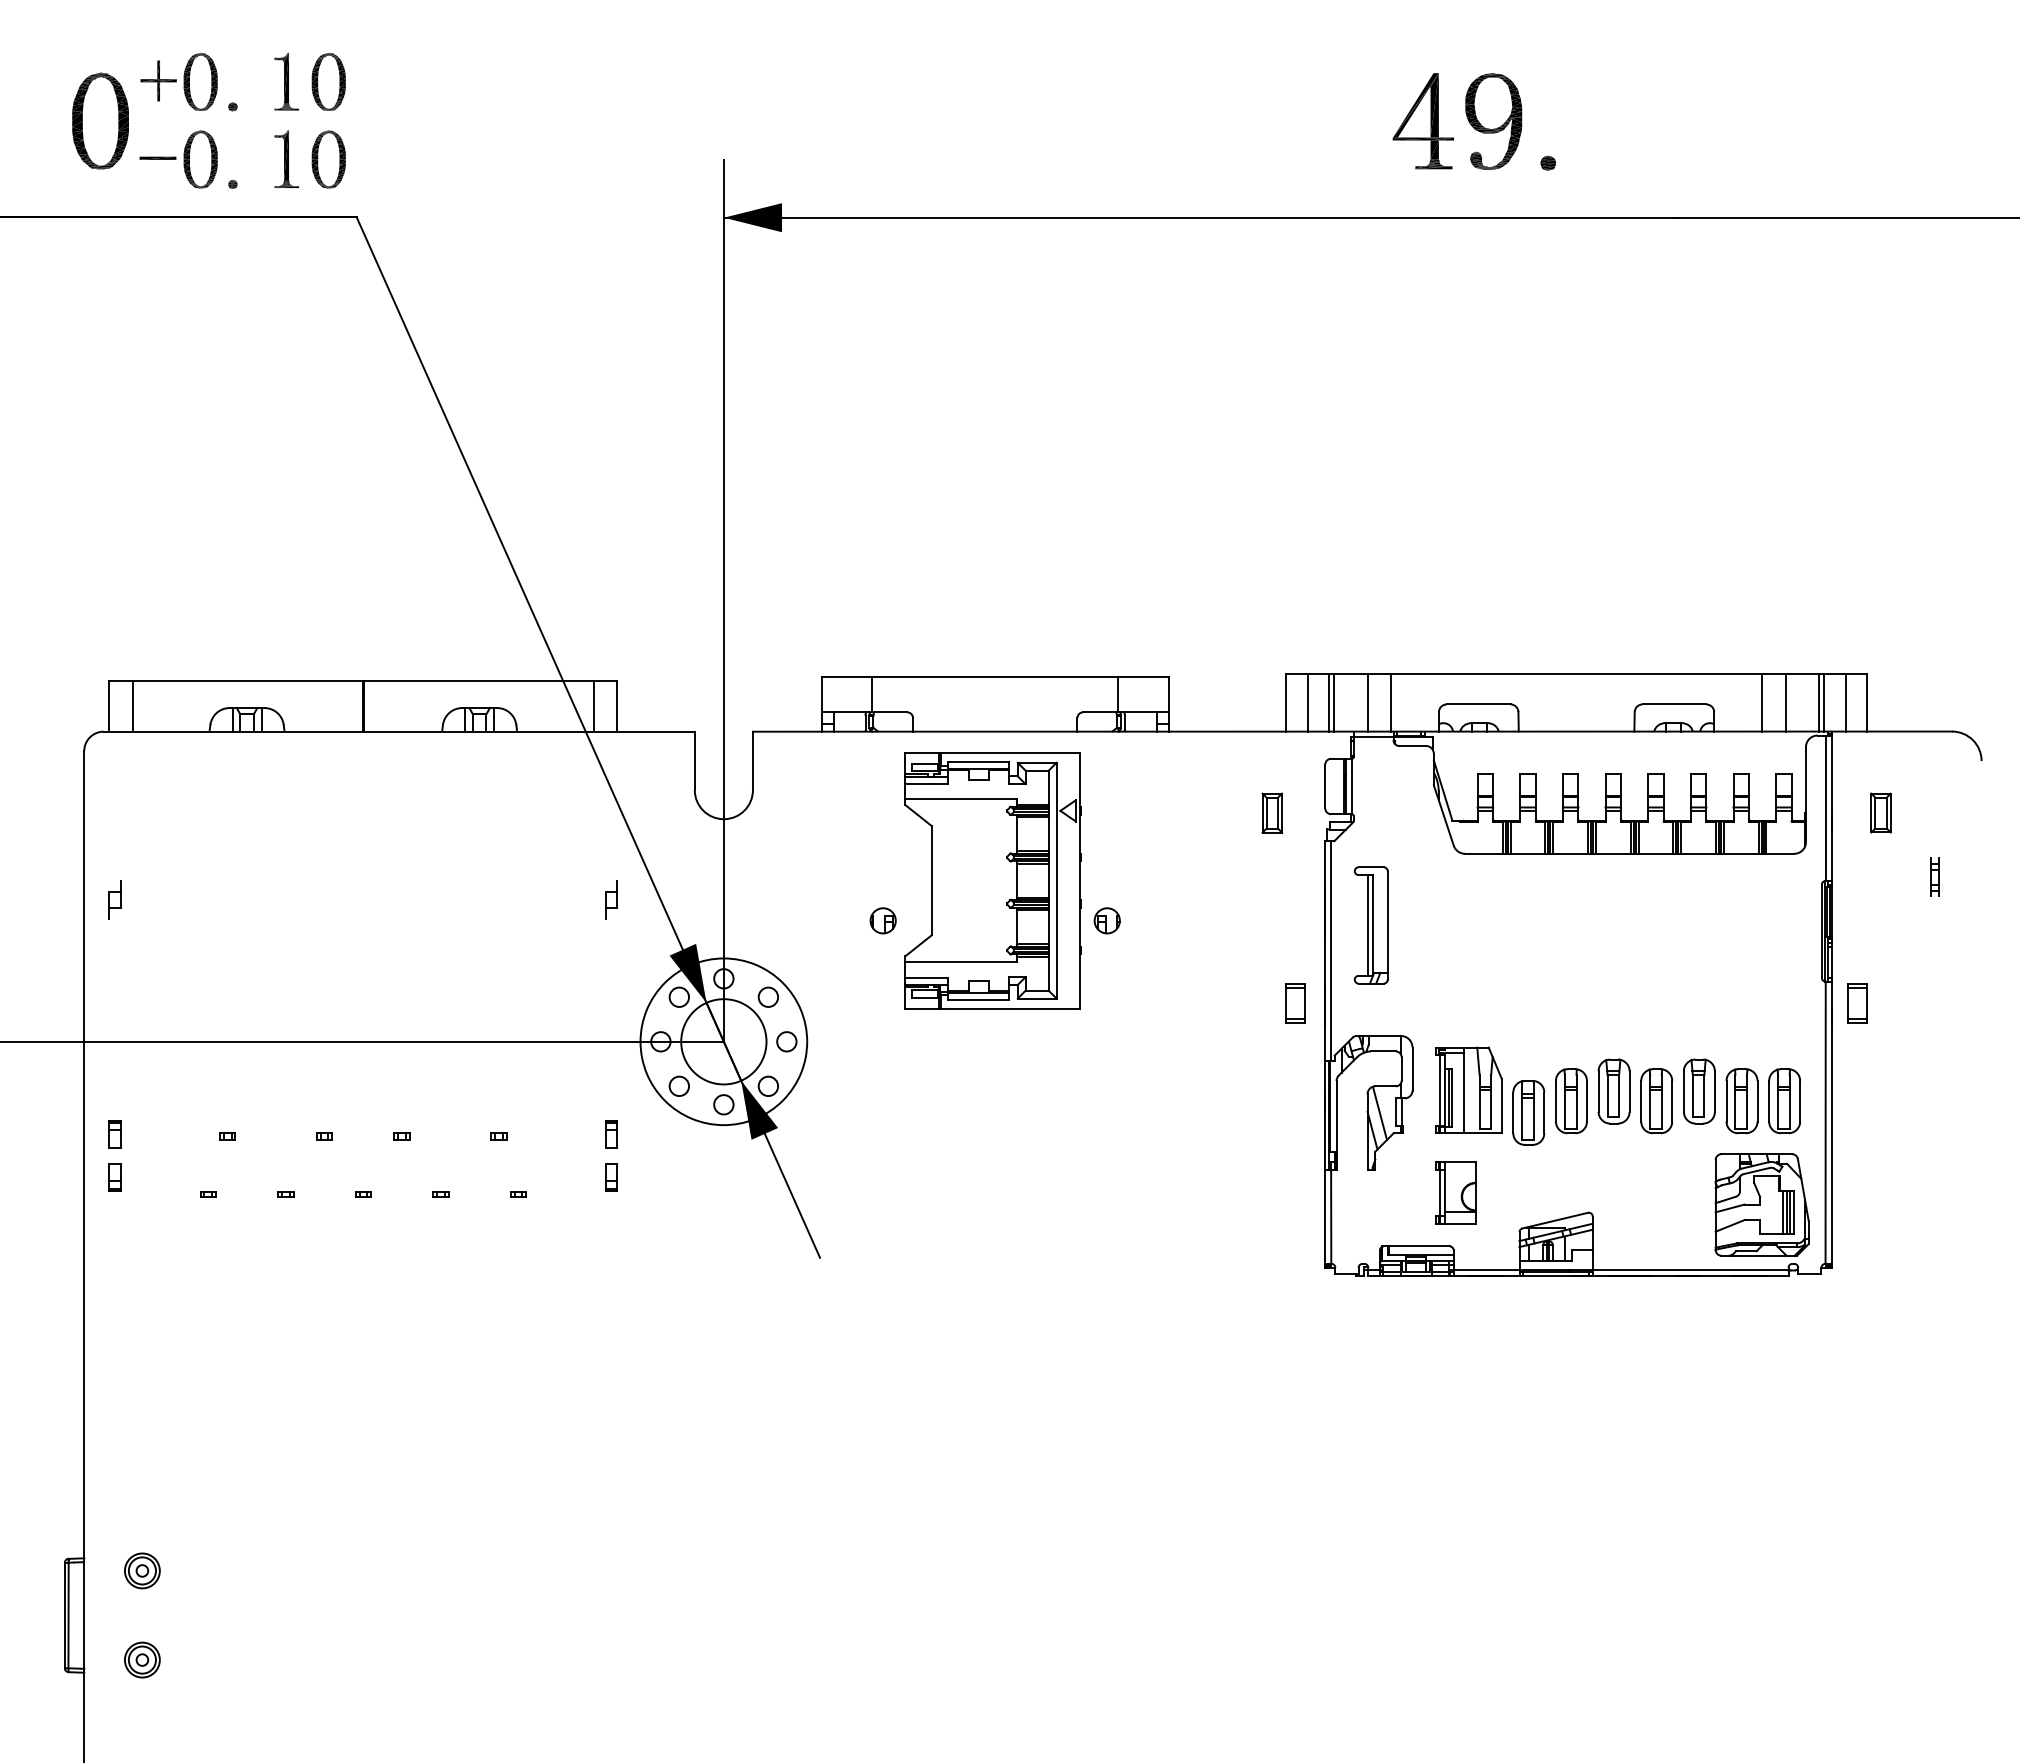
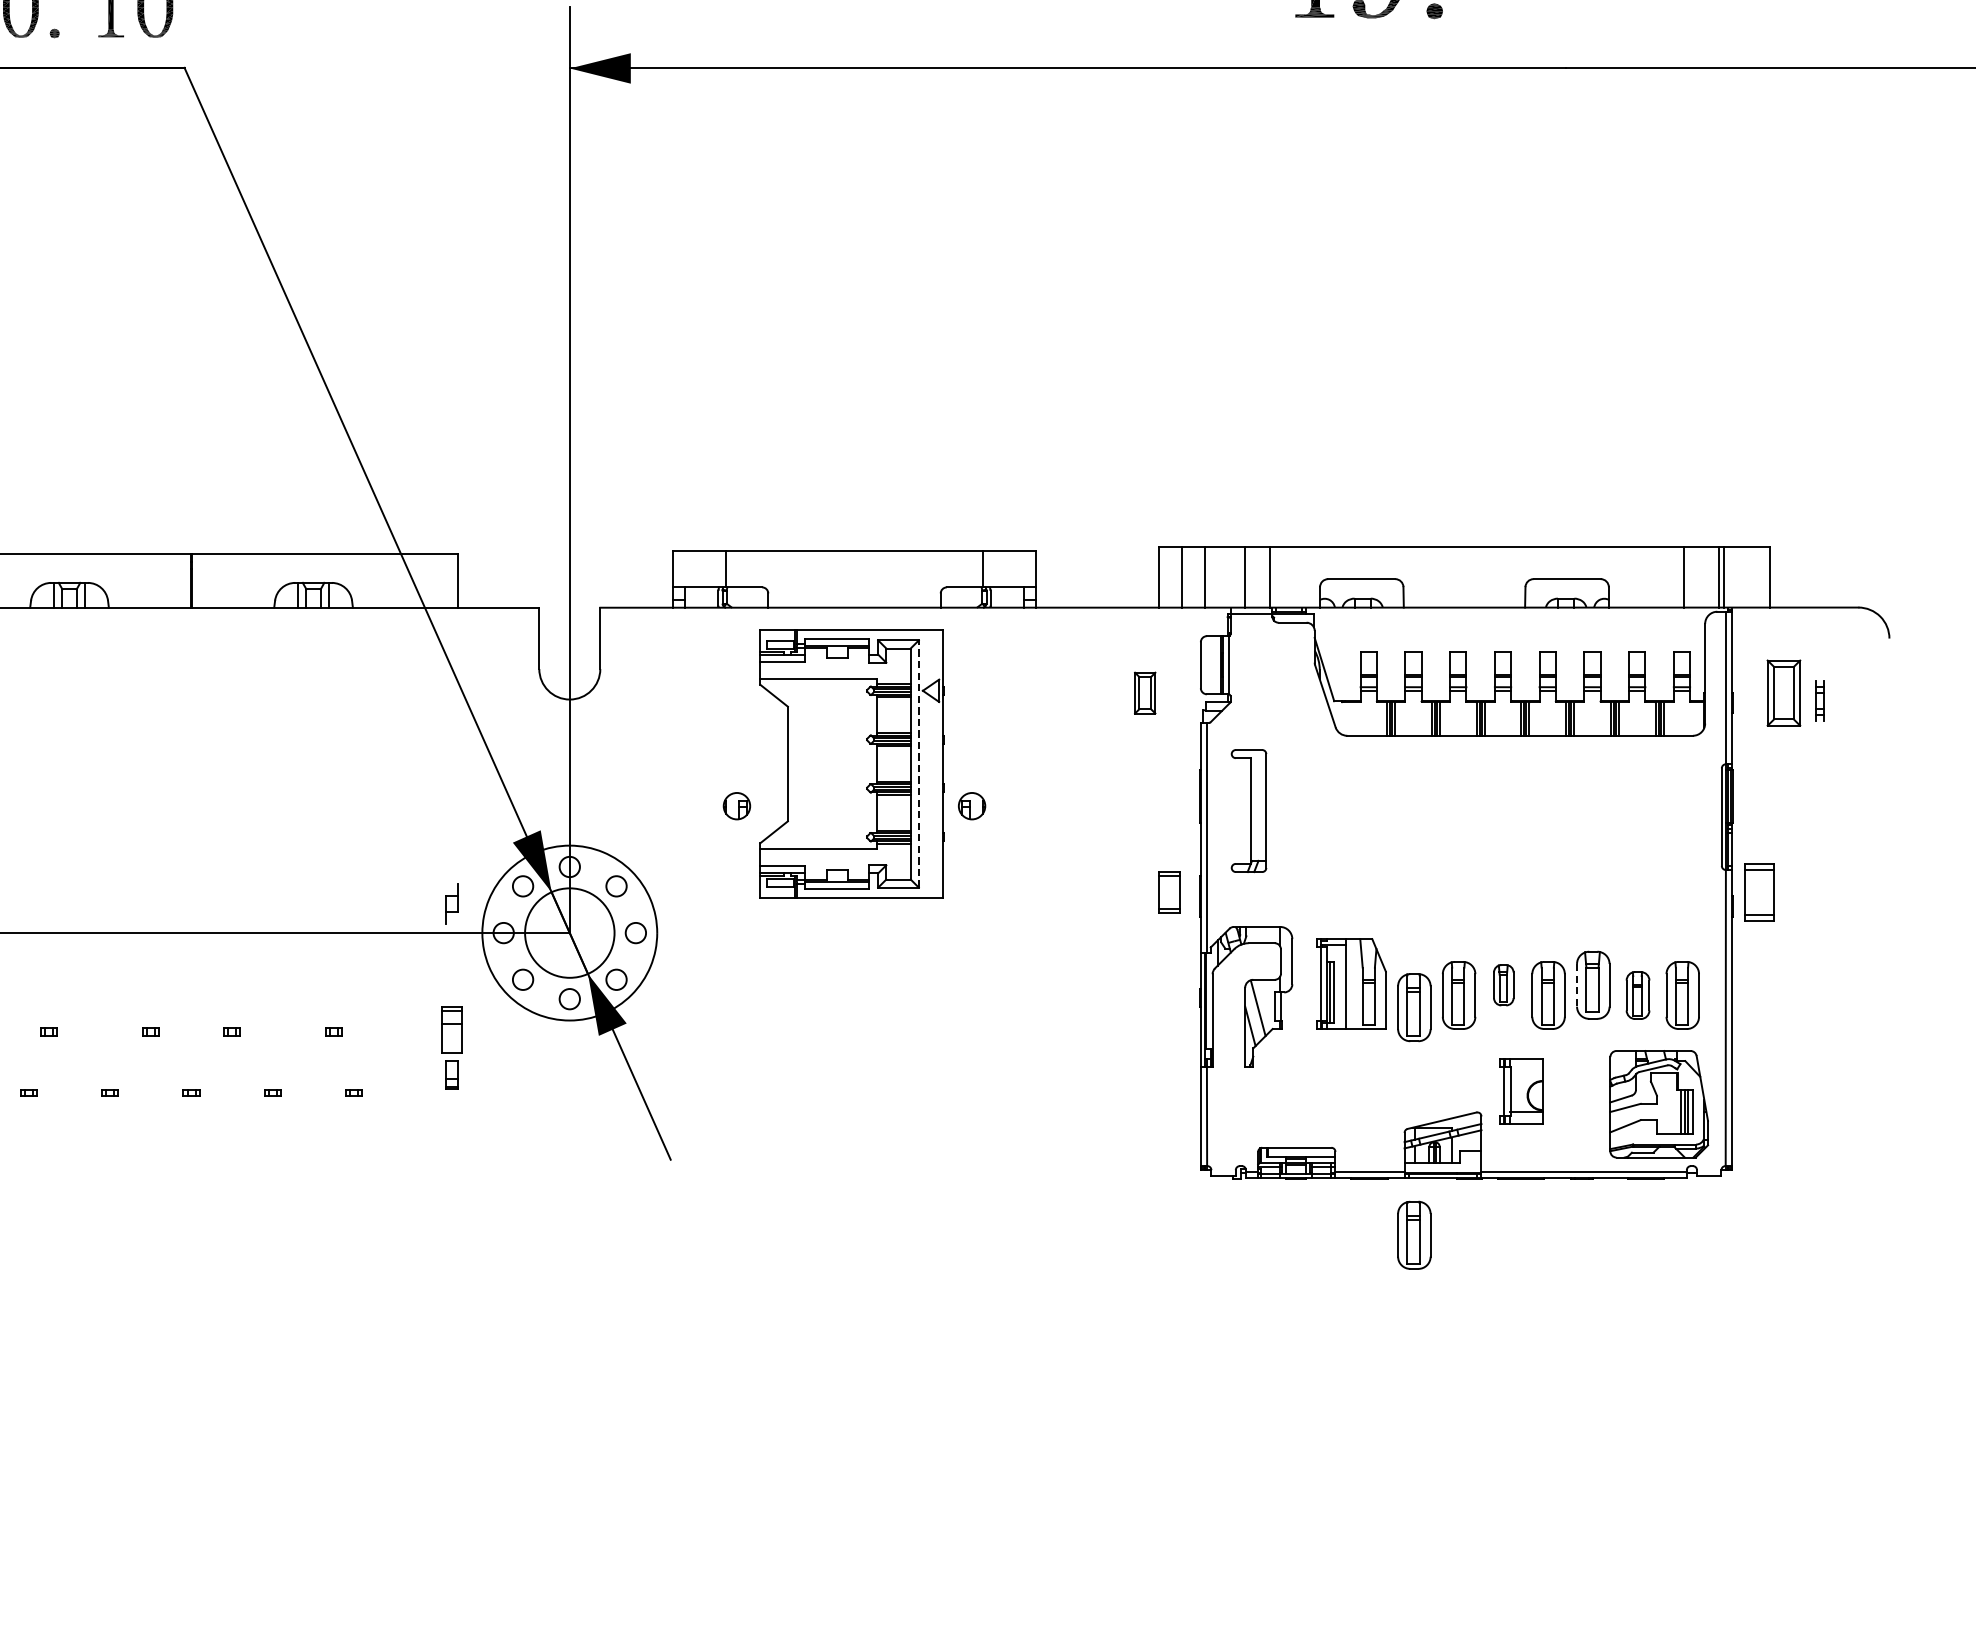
line: (1334, 702) -> (1210, 577), removed
line: (1762, 702) -> (1659, 577), removed
line: (1845, 702) -> (1746, 577), removed
line: (594, 705) -> (434, 580), removed
part: (1880, 812) -> (1783, 692), size x1.6
part: (1934, 876) -> (1819, 699), moved
line: (1056, 880) -> (918, 763), solid -> dashed
part: (611, 899) -> (451, 903), moved
line: (1367, 925) -> (1245, 811), removed
part: (1857, 1003) -> (1759, 892), size x1.4
part: (1613, 1091) -> (1503, 985), size x0.6
line: (1683, 1092) -> (1576, 986), solid -> dashed
part: (1741, 1101) -> (1637, 995), size x0.7
part: (611, 1134) -> (451, 1030), size x1.6
part: (1455, 1192) -> (1521, 1091), moved
part: (1528, 1329) -> (1414, 1234), added

